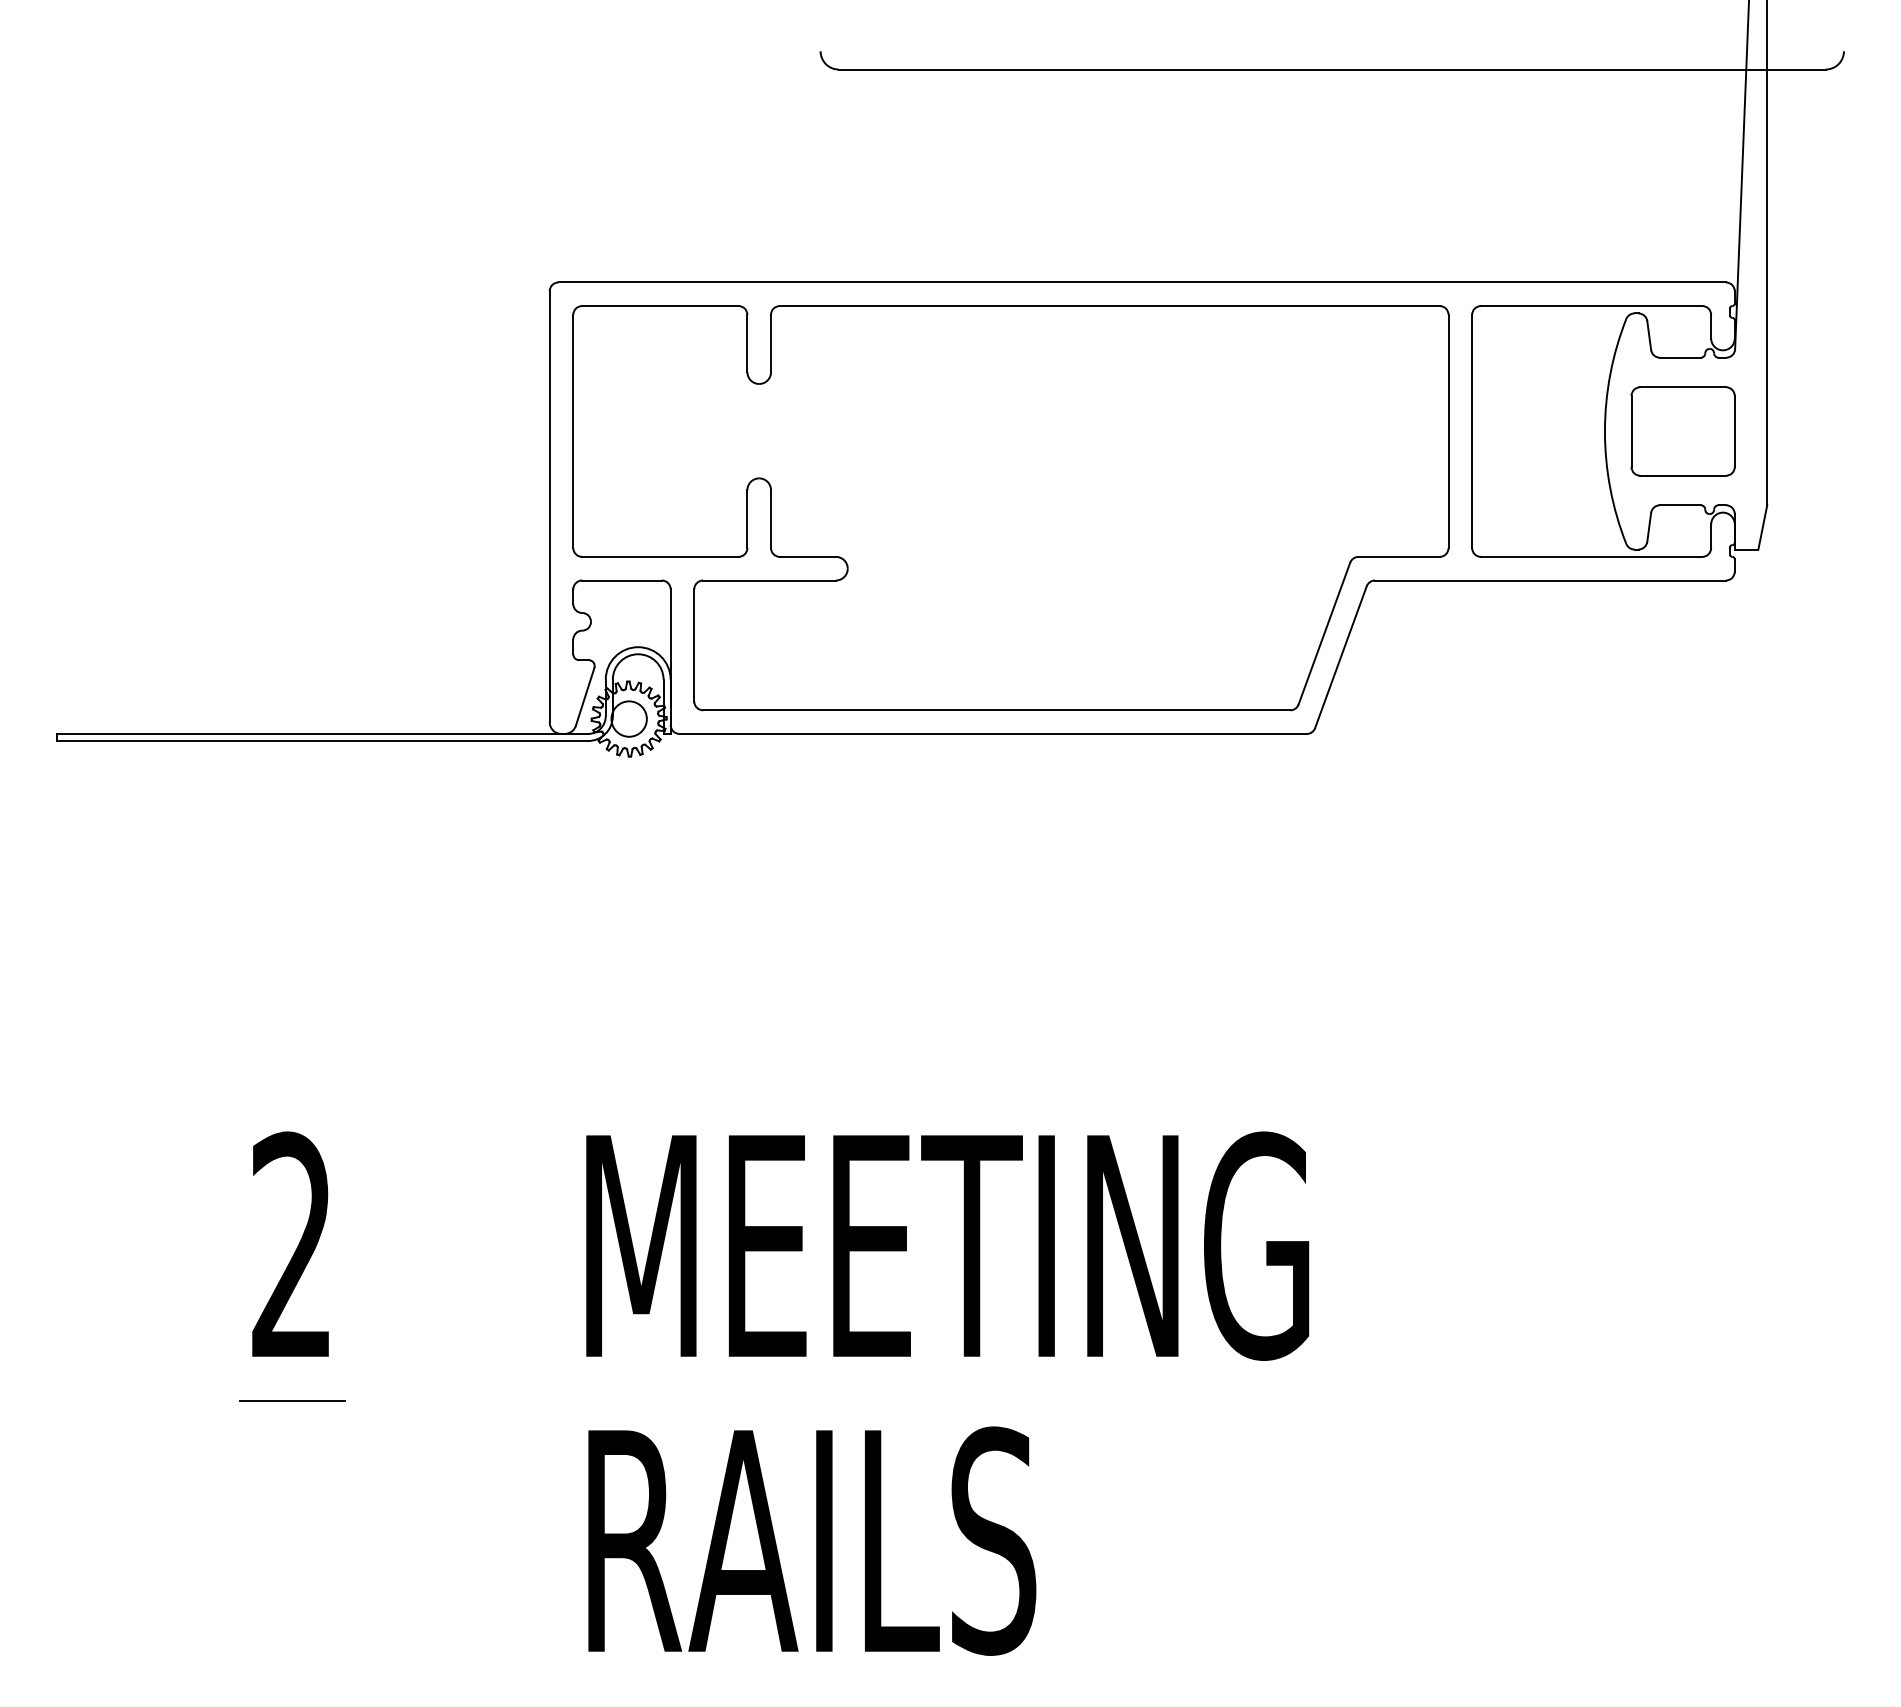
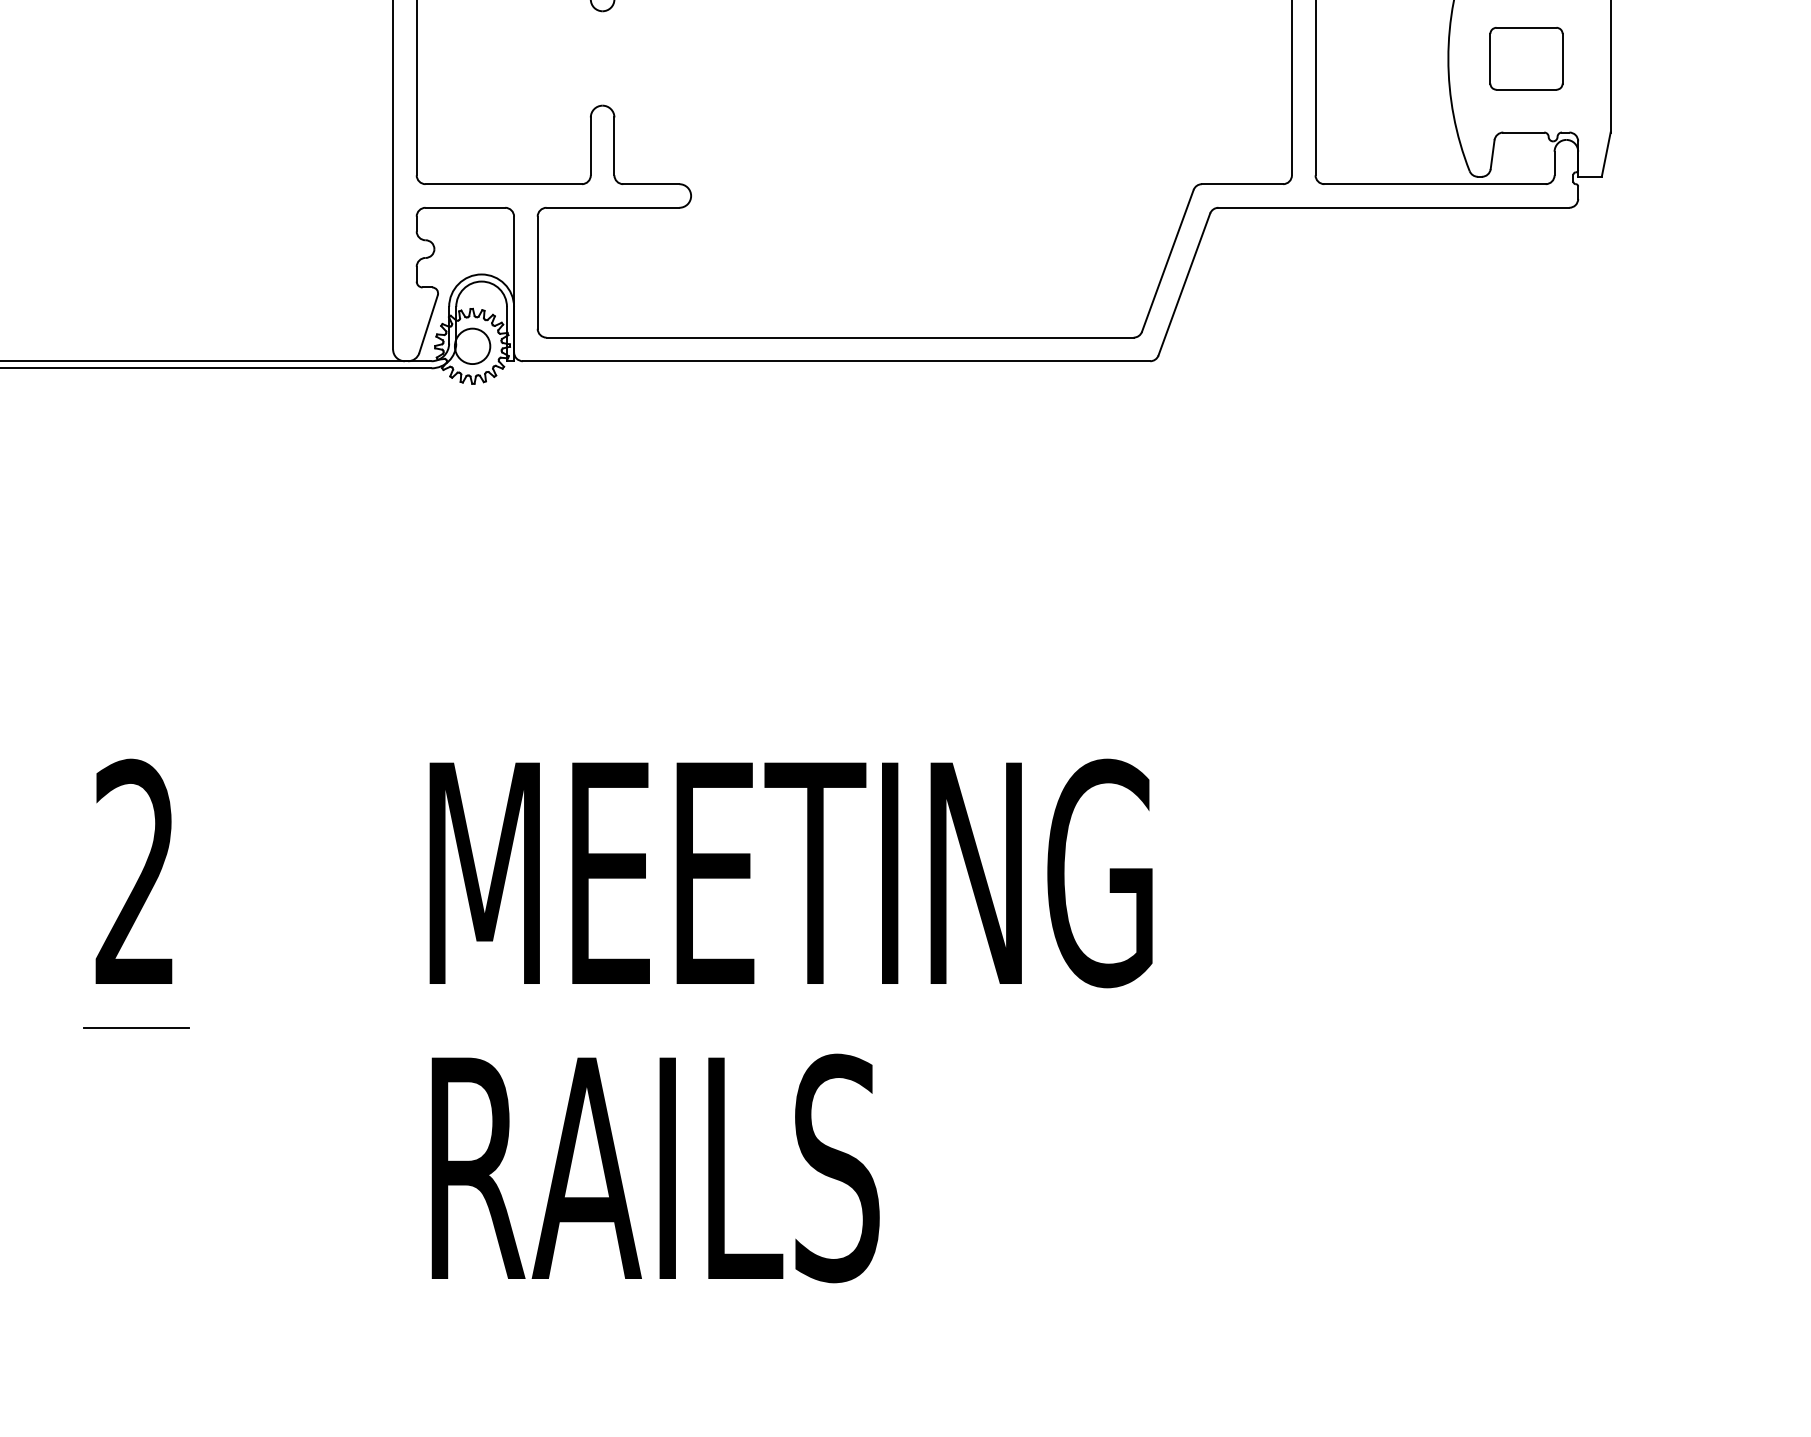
part: (1682, 431) -> (1525, 58), size x0.7

